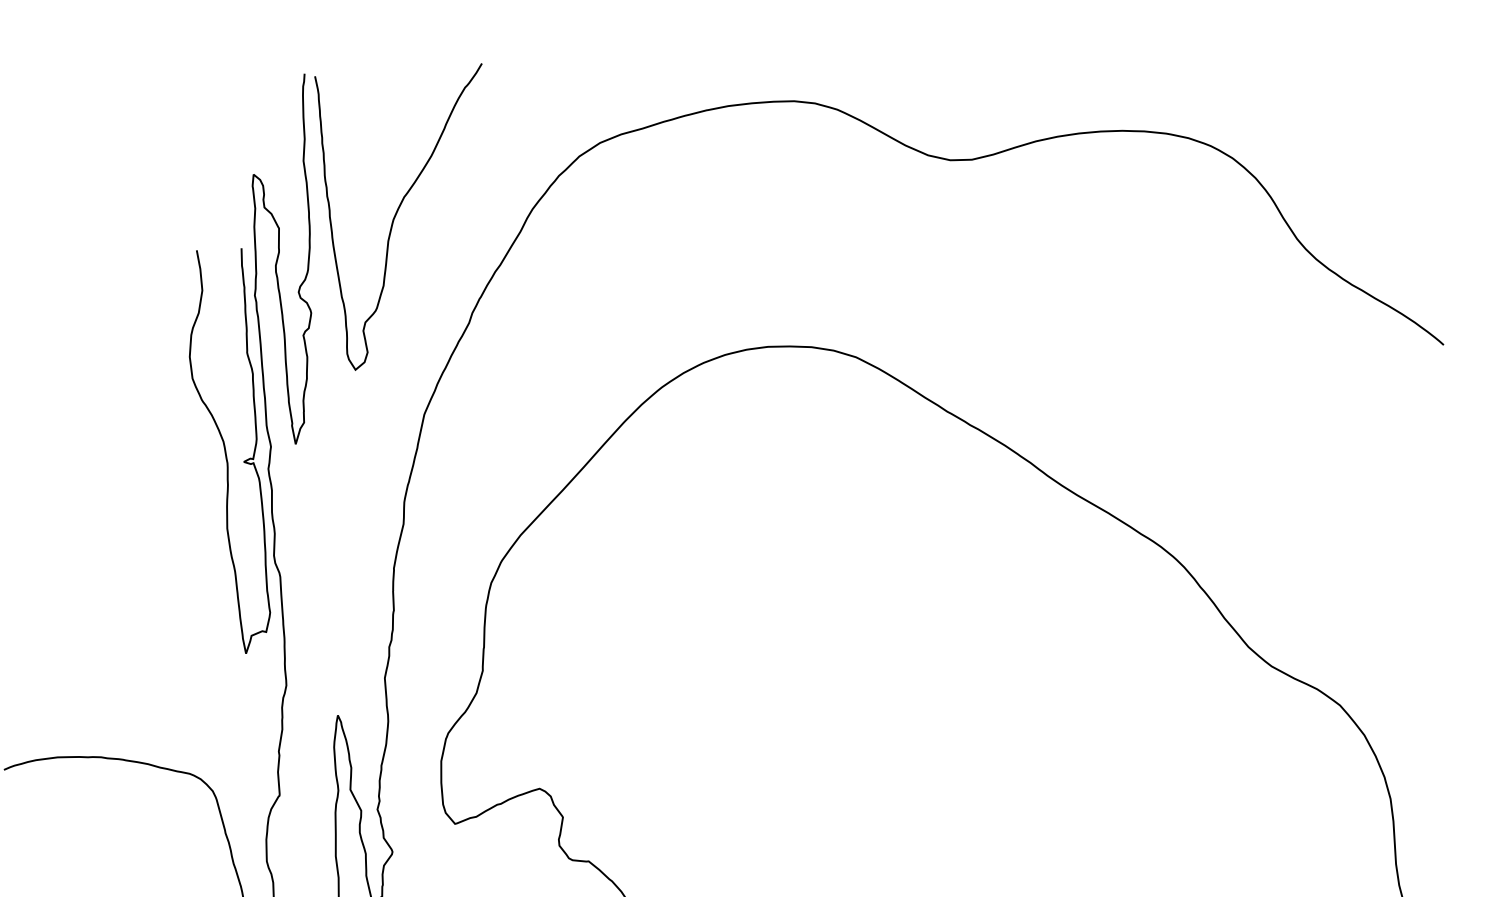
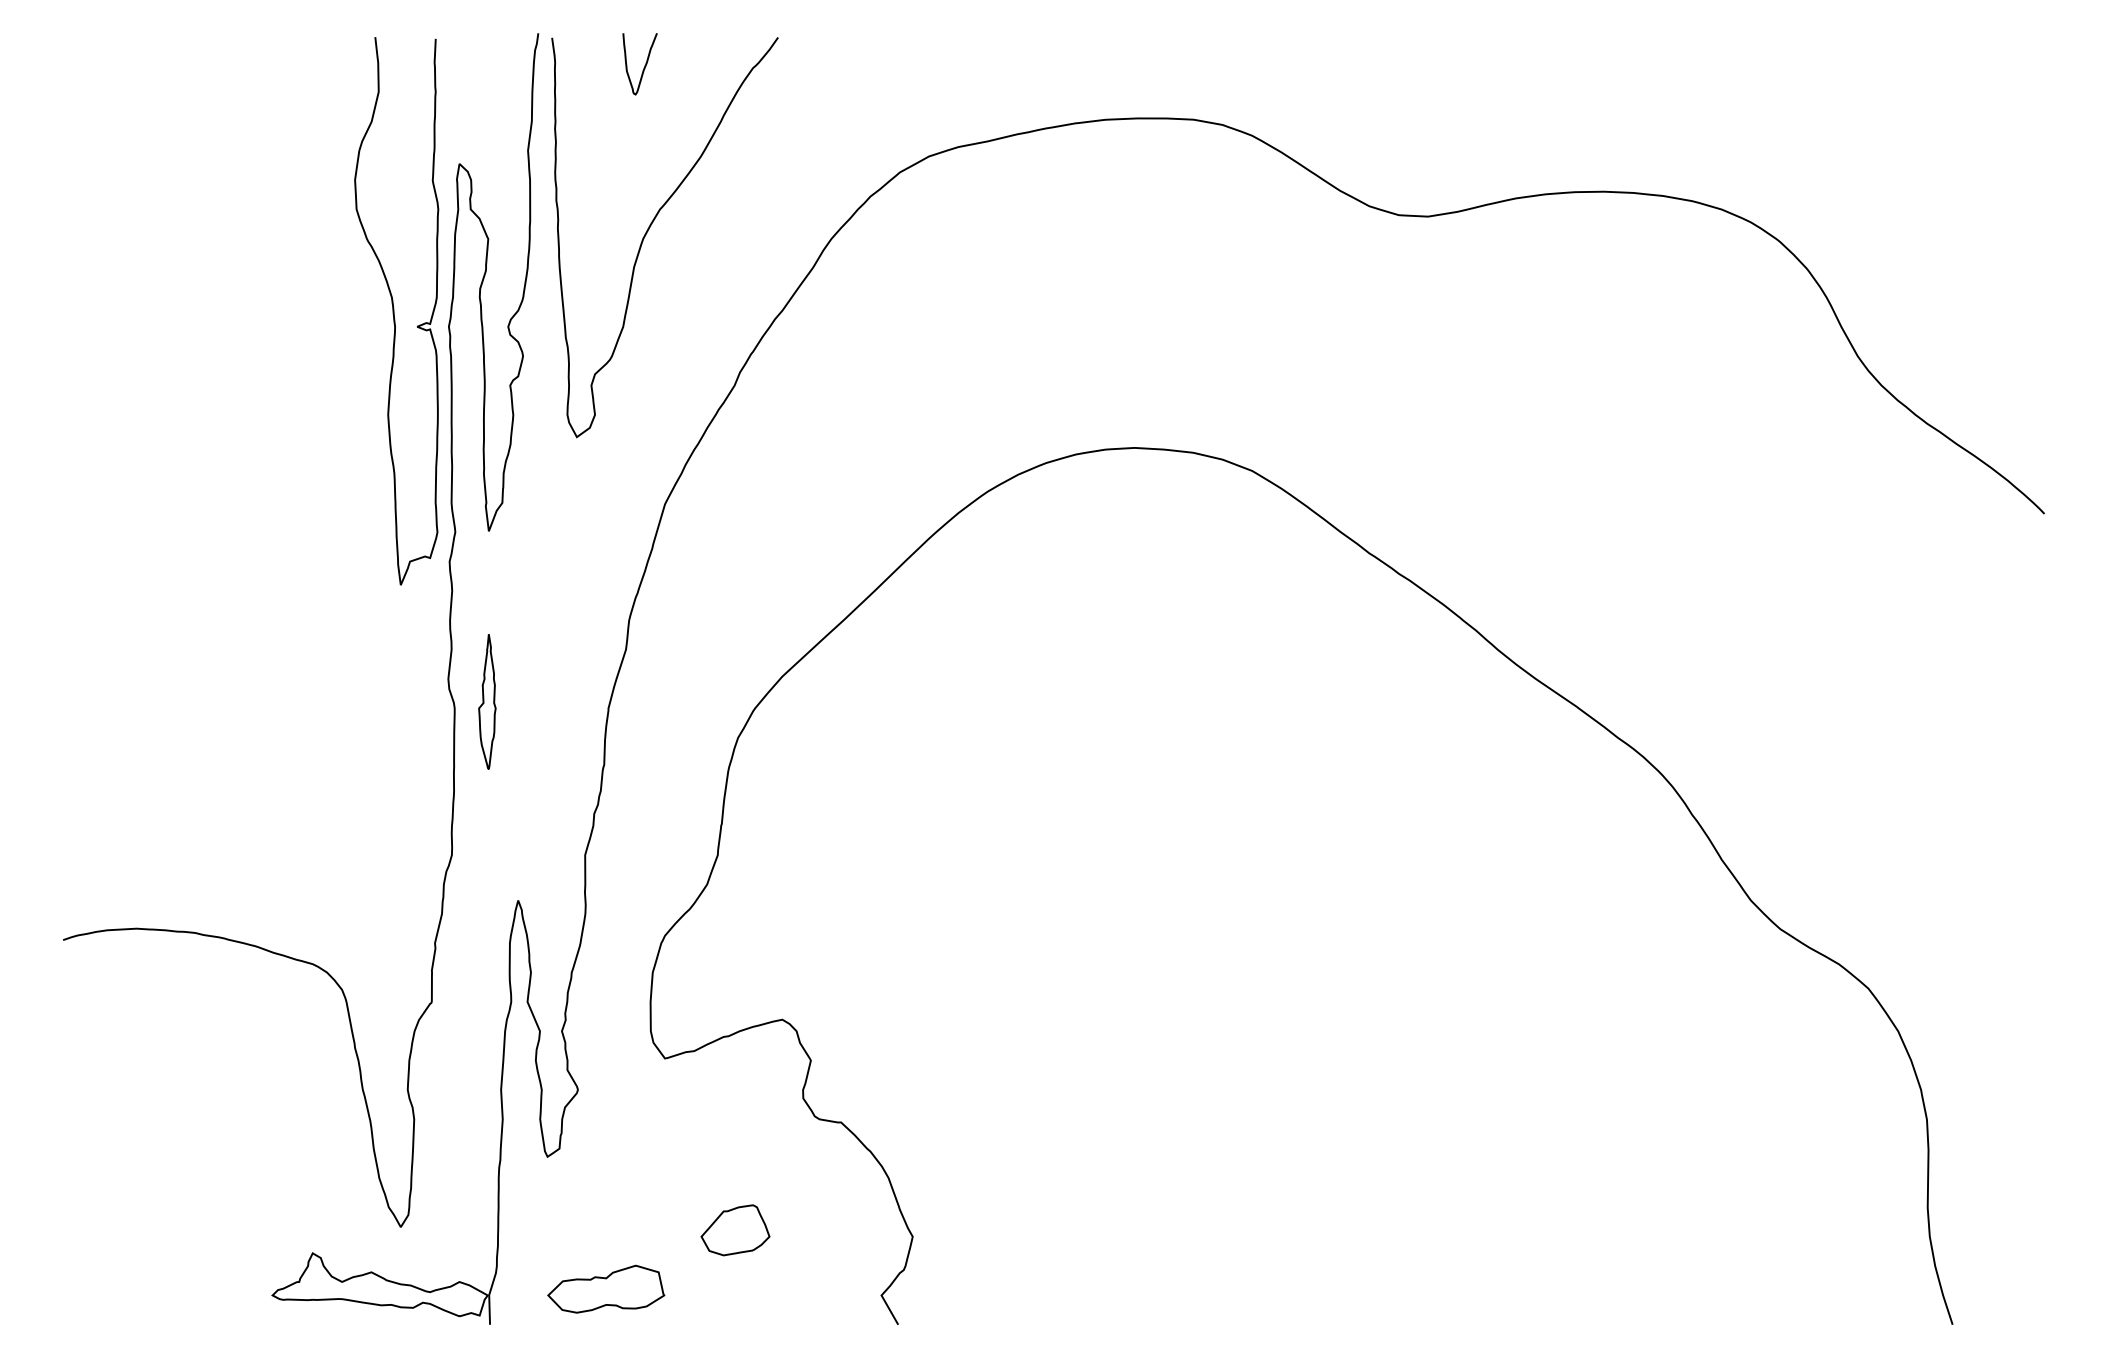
curve: (384, 93) -> (643, 67), added
curve: (226, 451) -> (394, 311), moved
part: (304, 570) -> (487, 701), added

